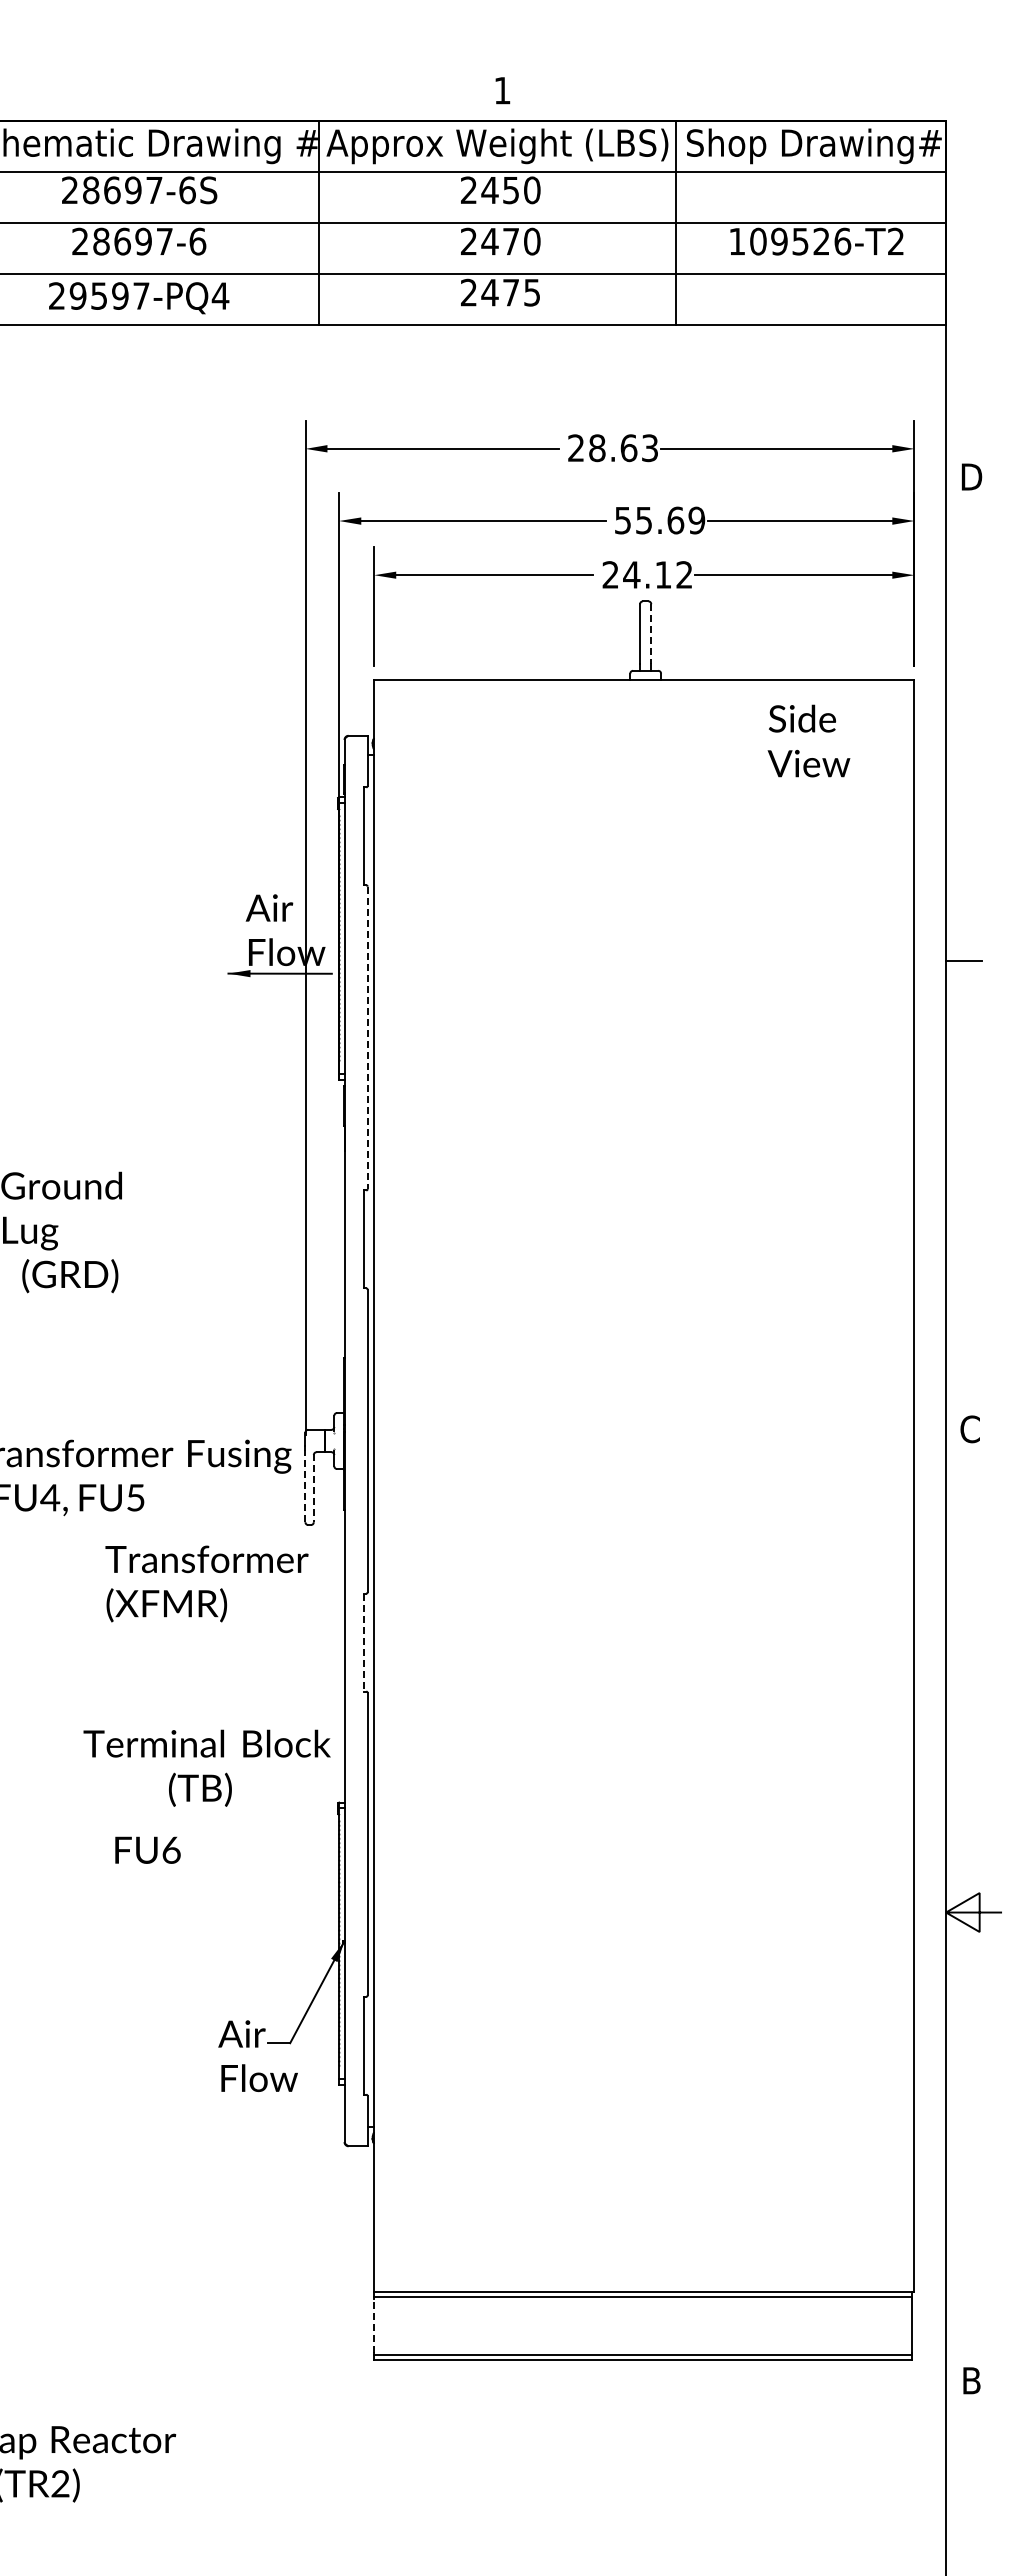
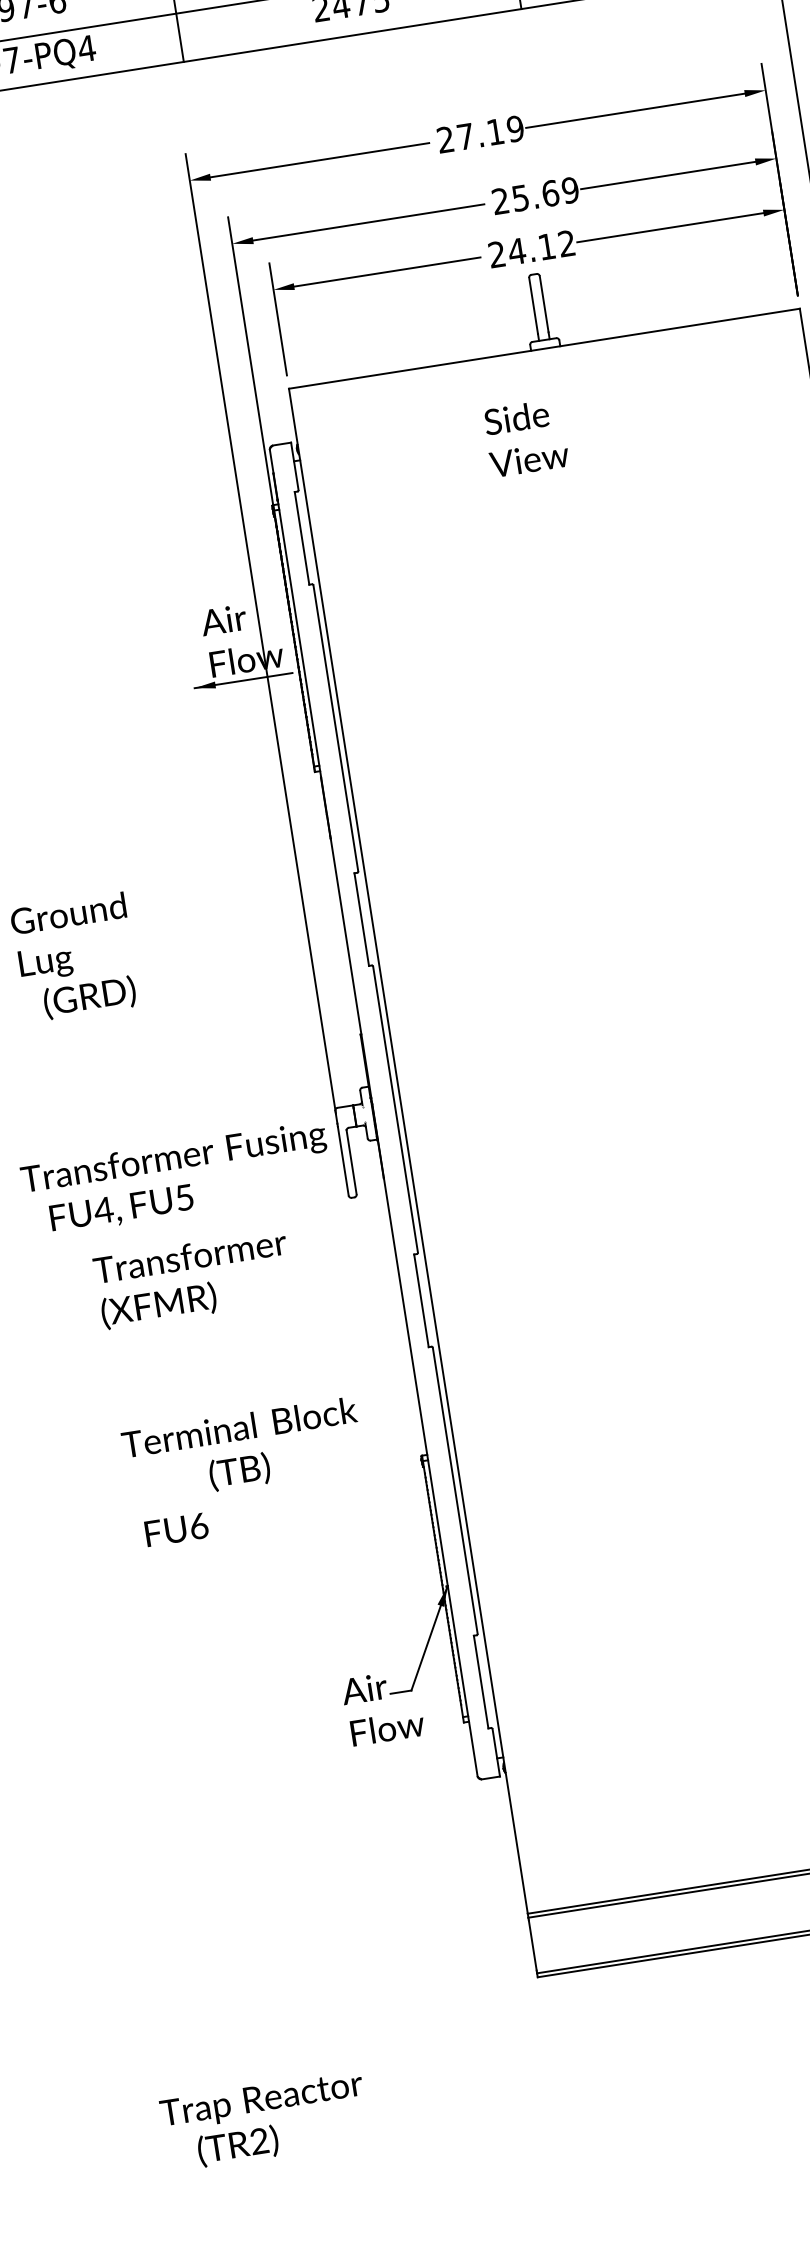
text: (623, 448) -> (490, 133), 28.63 -> 27.19
text: (622, 520) -> (500, 201), 55.69 -> 25.69
line: (651, 633) -> (544, 303), dashed -> solid
text: (808, 740) -> (525, 437), moved
line: (367, 1038) -> (335, 728), dashed -> solid
line: (305, 1485) -> (343, 1160), dashed -> solid
line: (313, 1488) -> (351, 1162), dashed -> solid
text: (206, 1583) -> (193, 1279), moved
line: (363, 1642) -> (421, 1300), dashed -> solid
text: (206, 1767) -> (242, 1449), moved
text: (147, 1849) -> (176, 1529), moved
line: (374, 2325) -> (532, 1945), dashed -> solid

